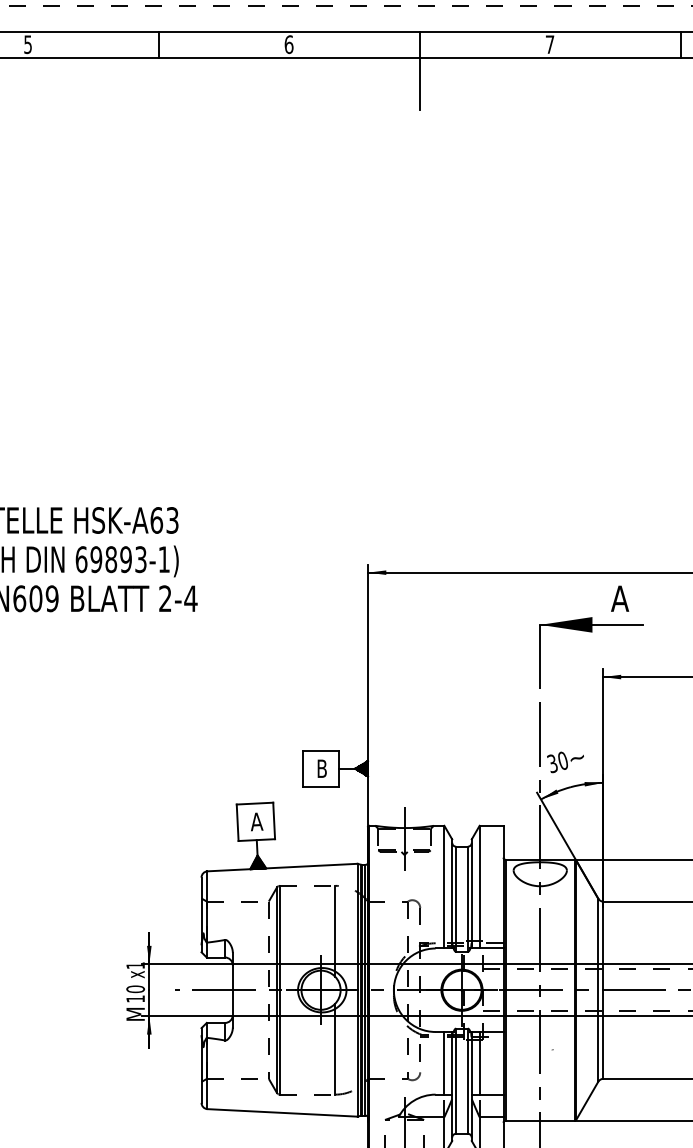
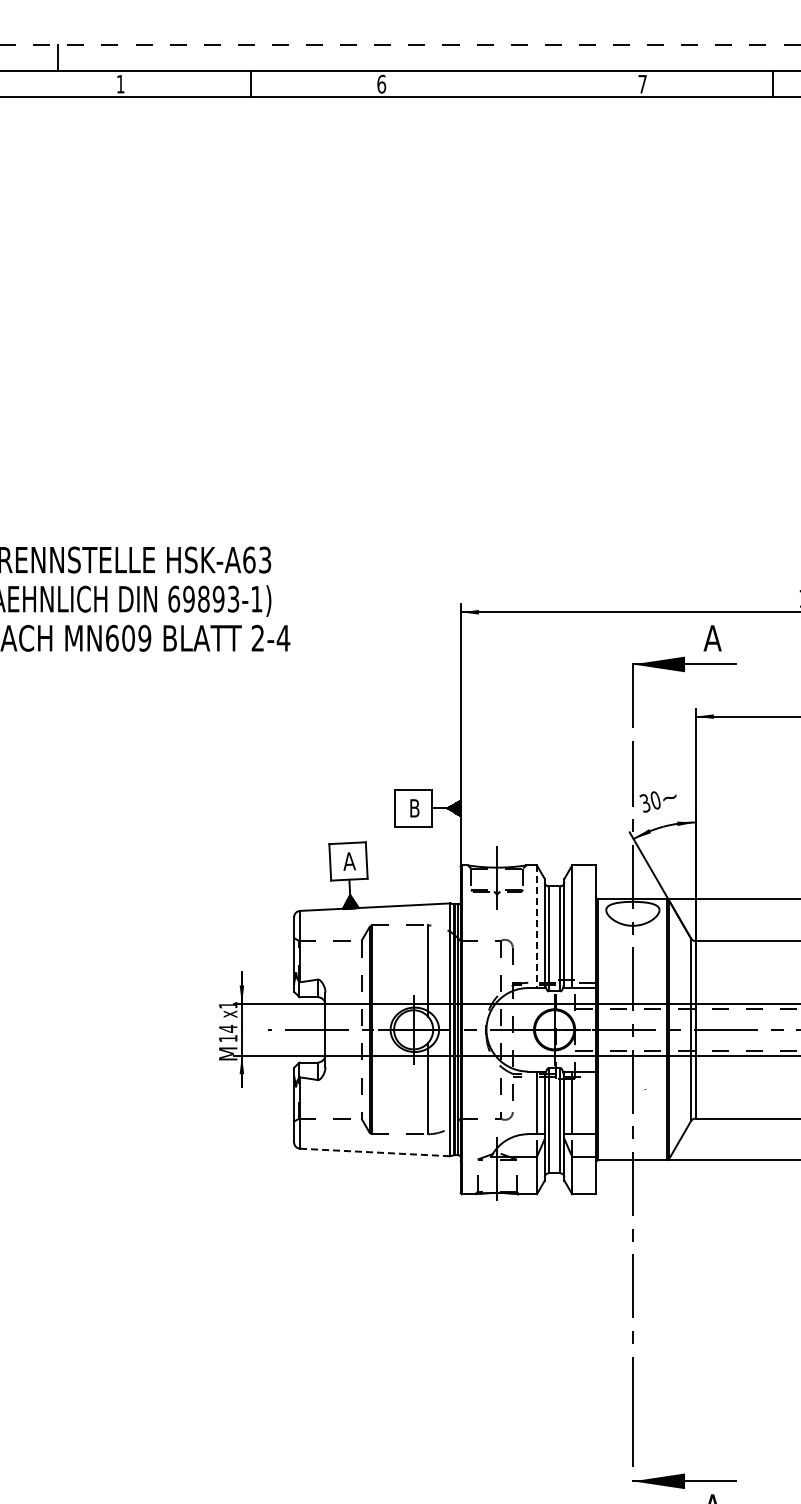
text: (27, 44) -> (120, 84), 5 -> 1
line: (419, 70) -> (512, 110), removed
line: (443, 887) -> (536, 927), solid -> dashed
text: (134, 988) -> (227, 1028), 10 -> 14
line: (282, 1112) -> (375, 1152), solid -> dashed

